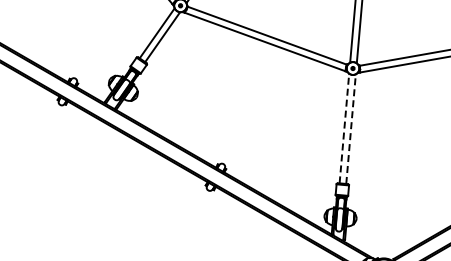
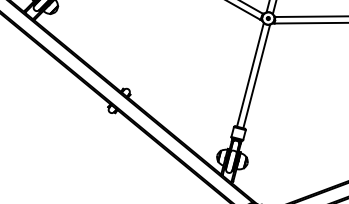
line: (344, 128) -> (250, 74), dashed -> solid
line: (351, 129) -> (257, 76), dashed -> solid

